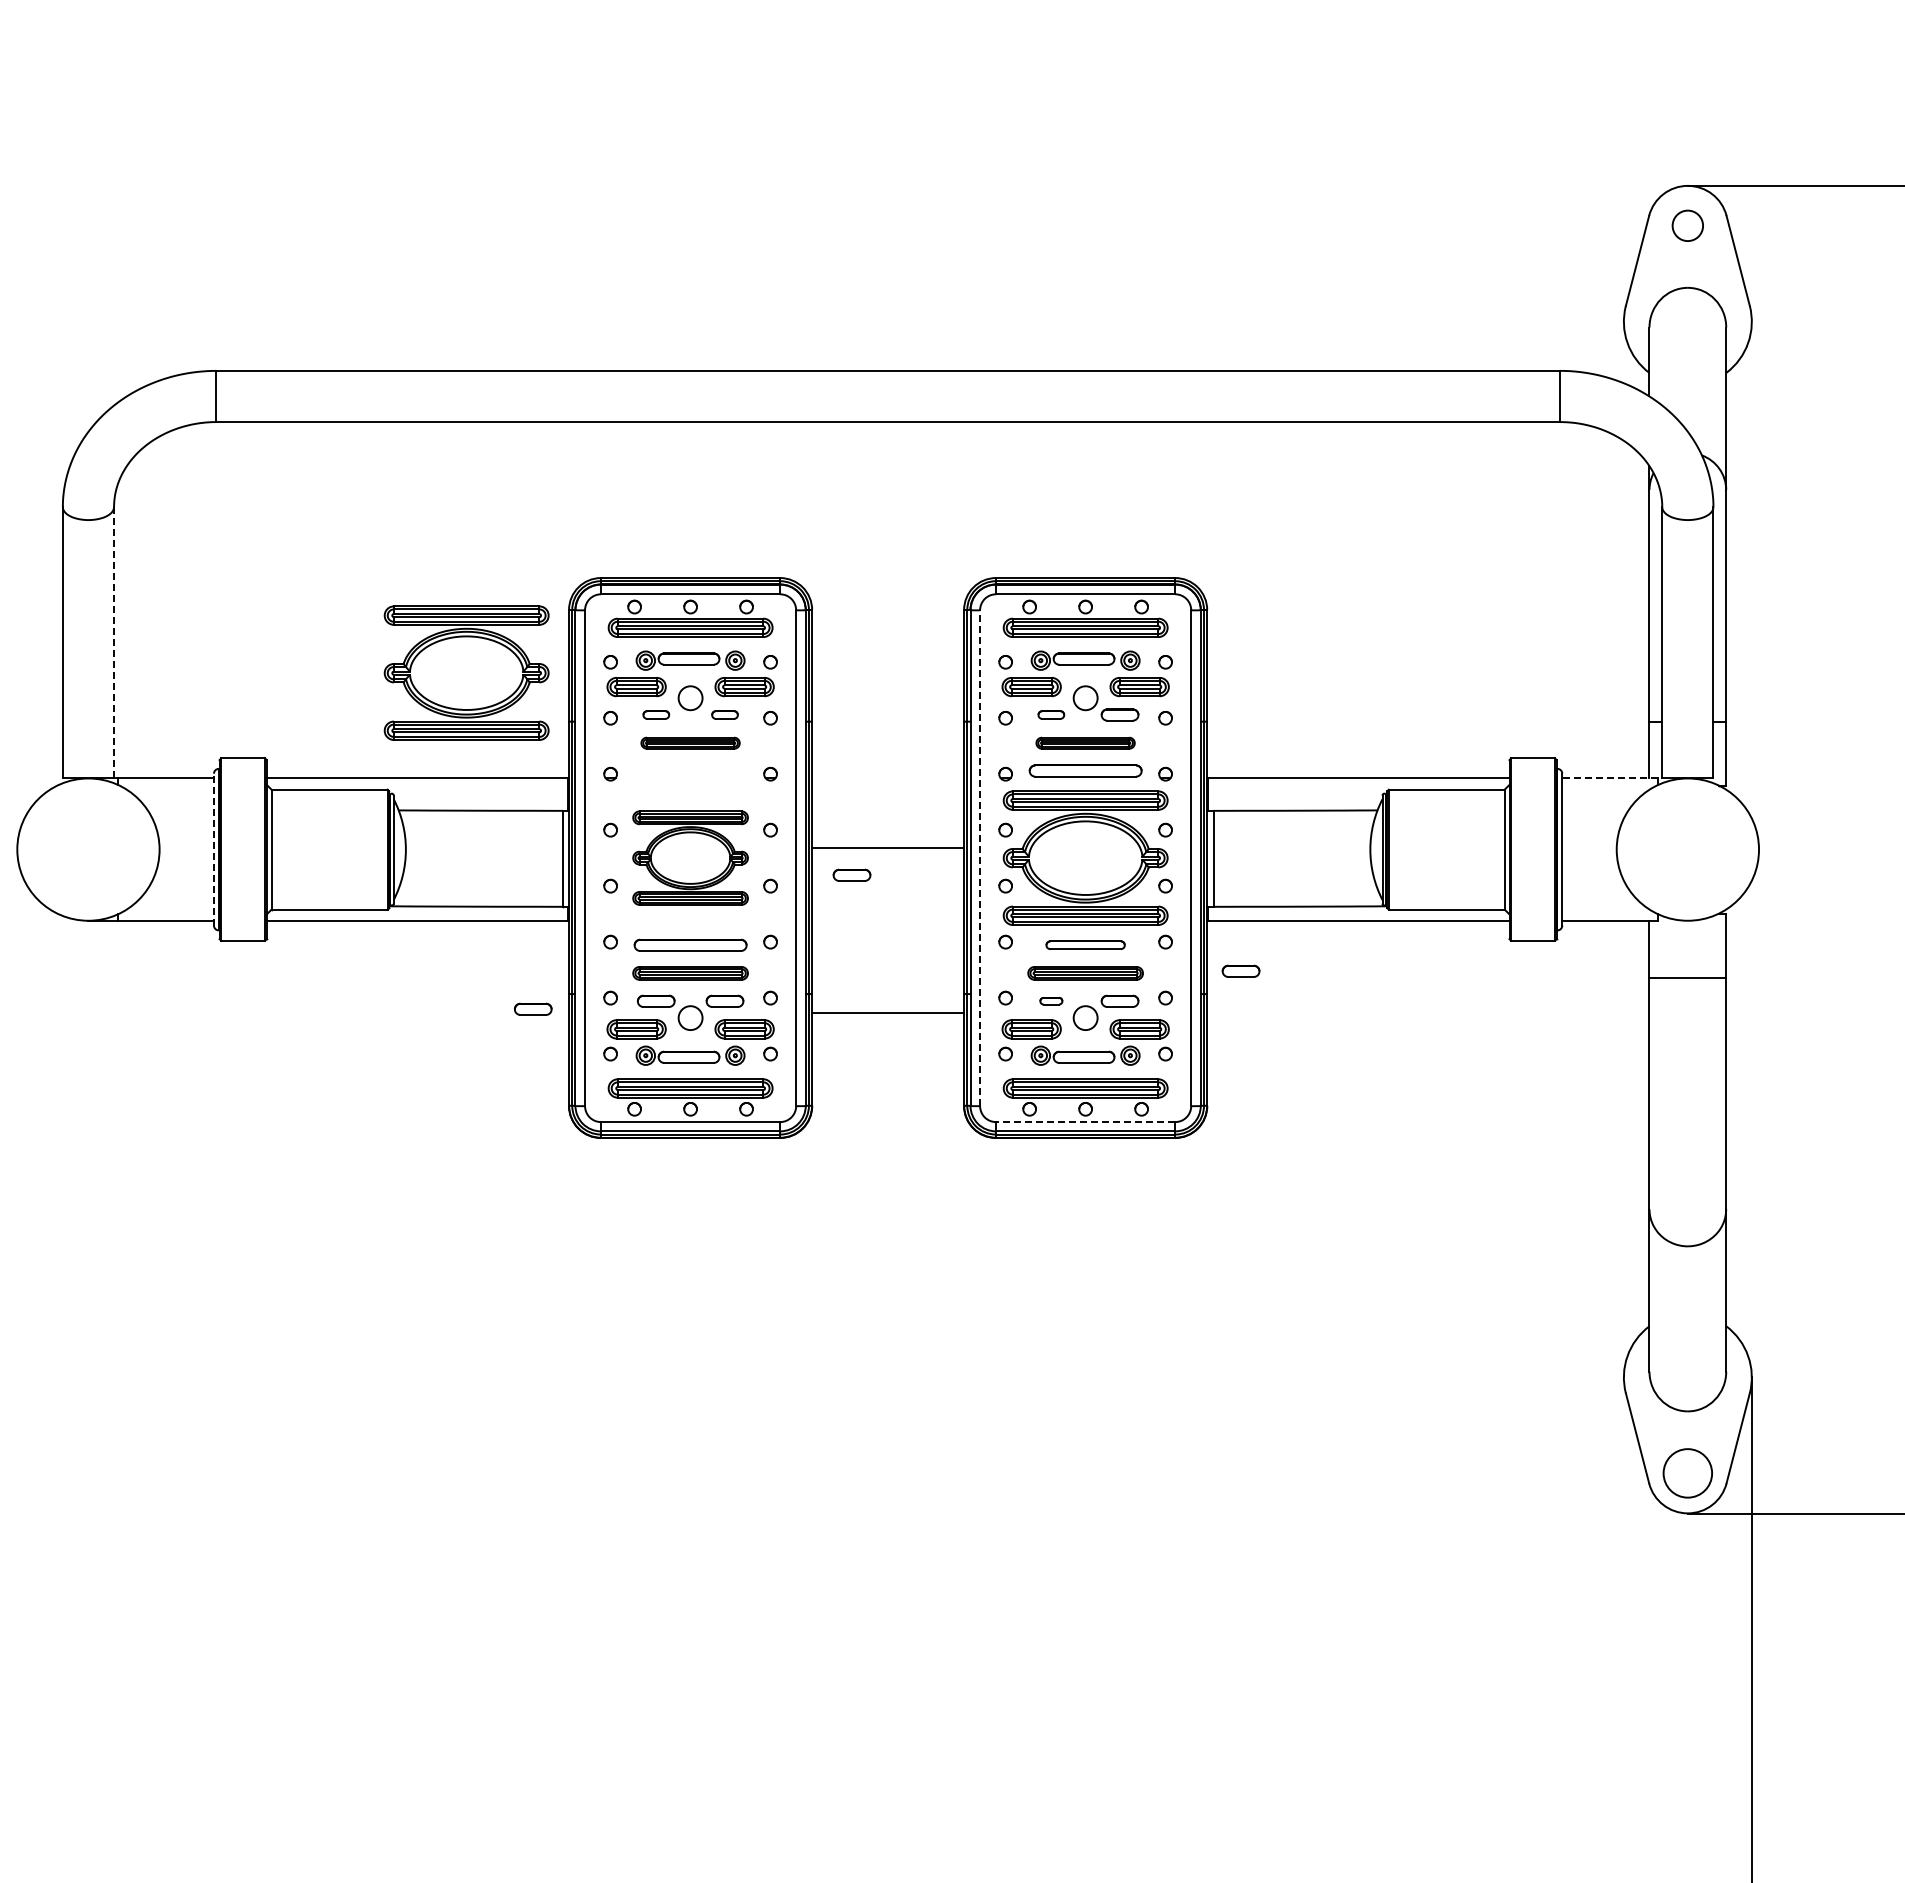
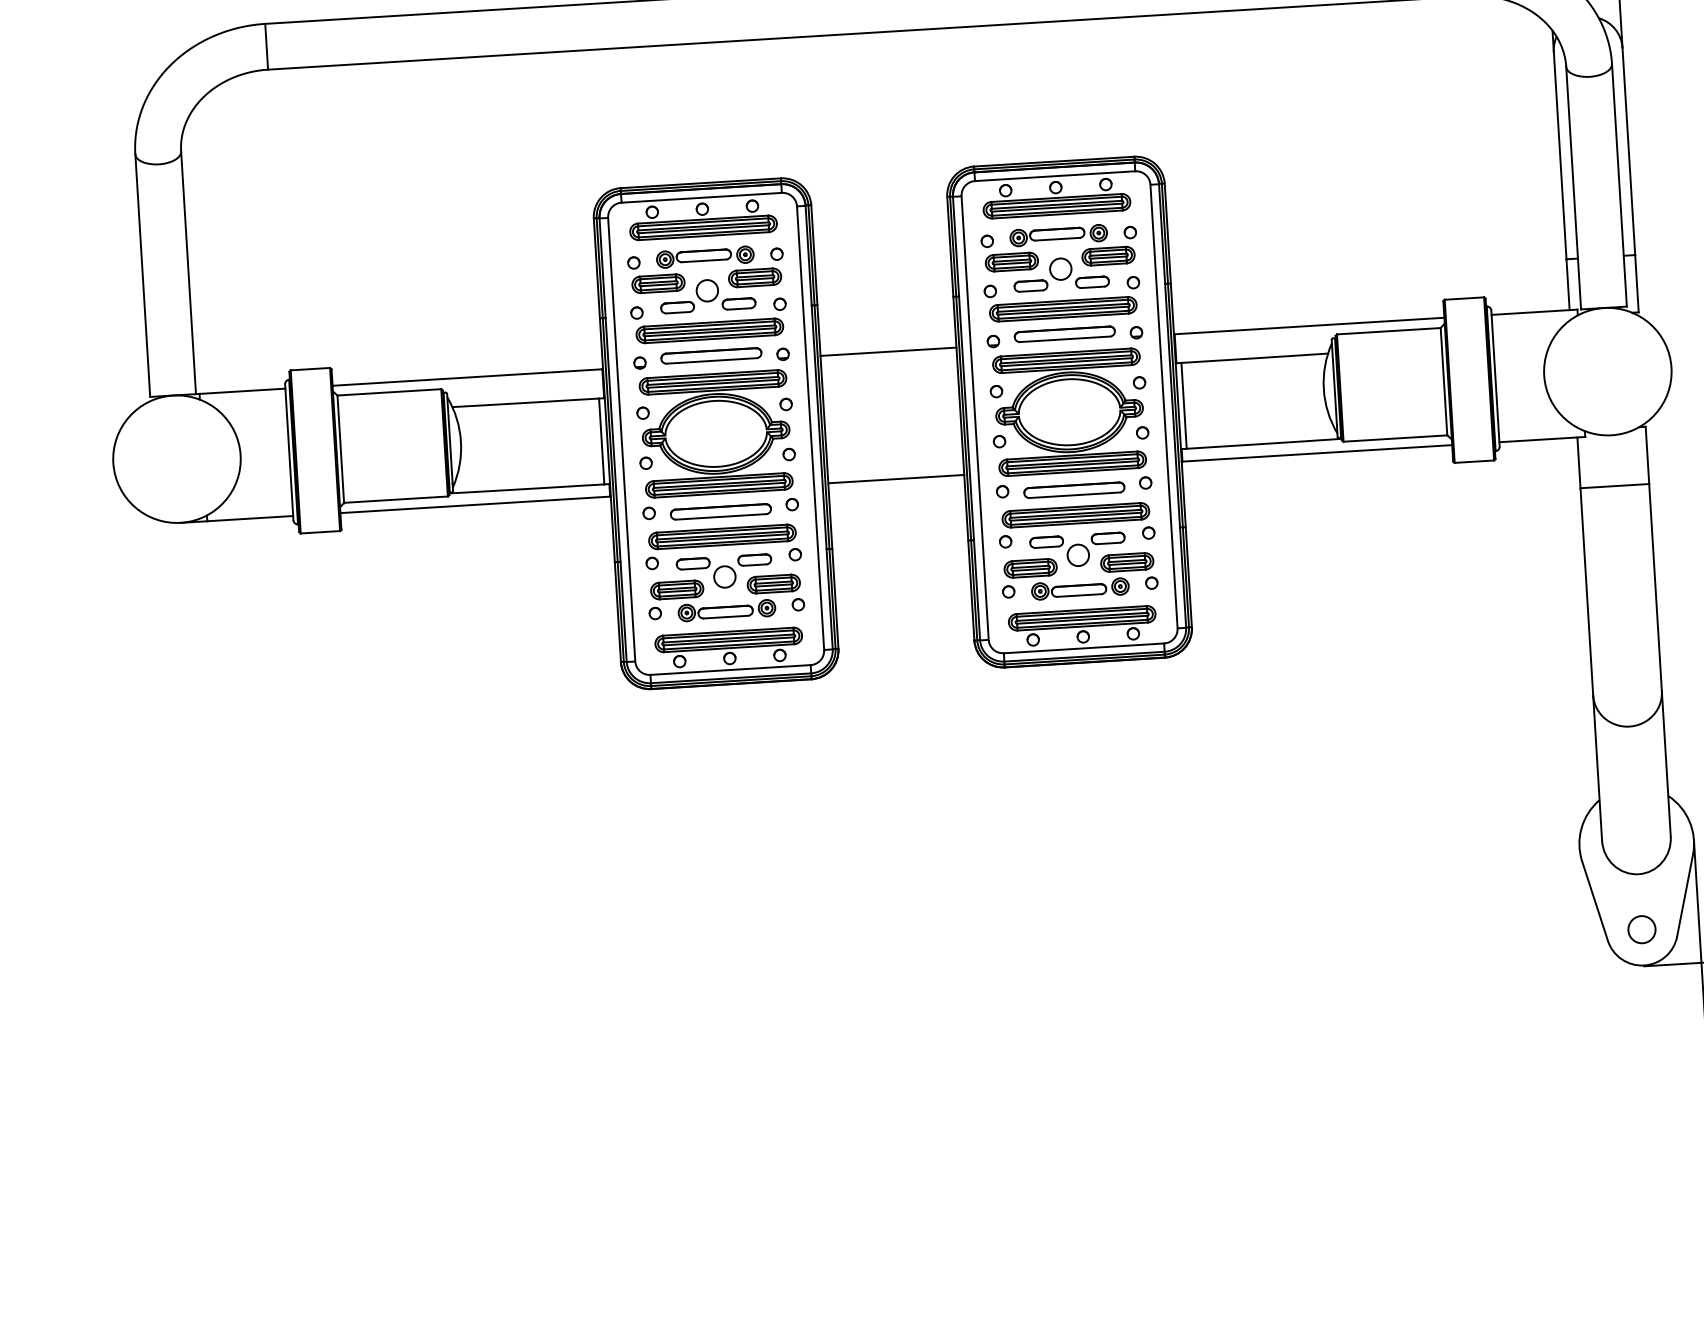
line: (114, 642) -> (188, 272), dashed -> solid
part: (466, 672) -> (505, 280), removed
part: (656, 714) -> (677, 307), size x1.43
part: (724, 714) -> (738, 303), size x1.43
part: (1051, 714) -> (1031, 285), size x1.43
part: (690, 743) -> (709, 331), size x1.67
part: (1085, 743) -> (1063, 309), size x1.67
part: (690, 770) -> (711, 355), added
line: (1610, 778) -> (1534, 312), dashed -> solid
line: (888, 848) -> (888, 351), moved
line: (213, 849) -> (288, 452), dashed -> solid
part: (690, 857) -> (716, 433), size x1.43
line: (980, 858) -> (975, 418), dashed -> solid
part: (851, 874) -> (860, 439), removed
part: (1085, 944) -> (1074, 489), size x1.43
part: (1240, 970) -> (1214, 504), removed
part: (690, 973) -> (722, 537), size x1.43
part: (1085, 973) -> (1075, 515), size x1.43
part: (1051, 1000) -> (1046, 541), size x1.67
part: (533, 1008) -> (583, 576), removed
line: (888, 1012) -> (896, 478), moved
line: (1085, 1122) -> (1083, 648), dashed -> solid
circle: (1687, 1473) -> (1641, 929), size x0.62

